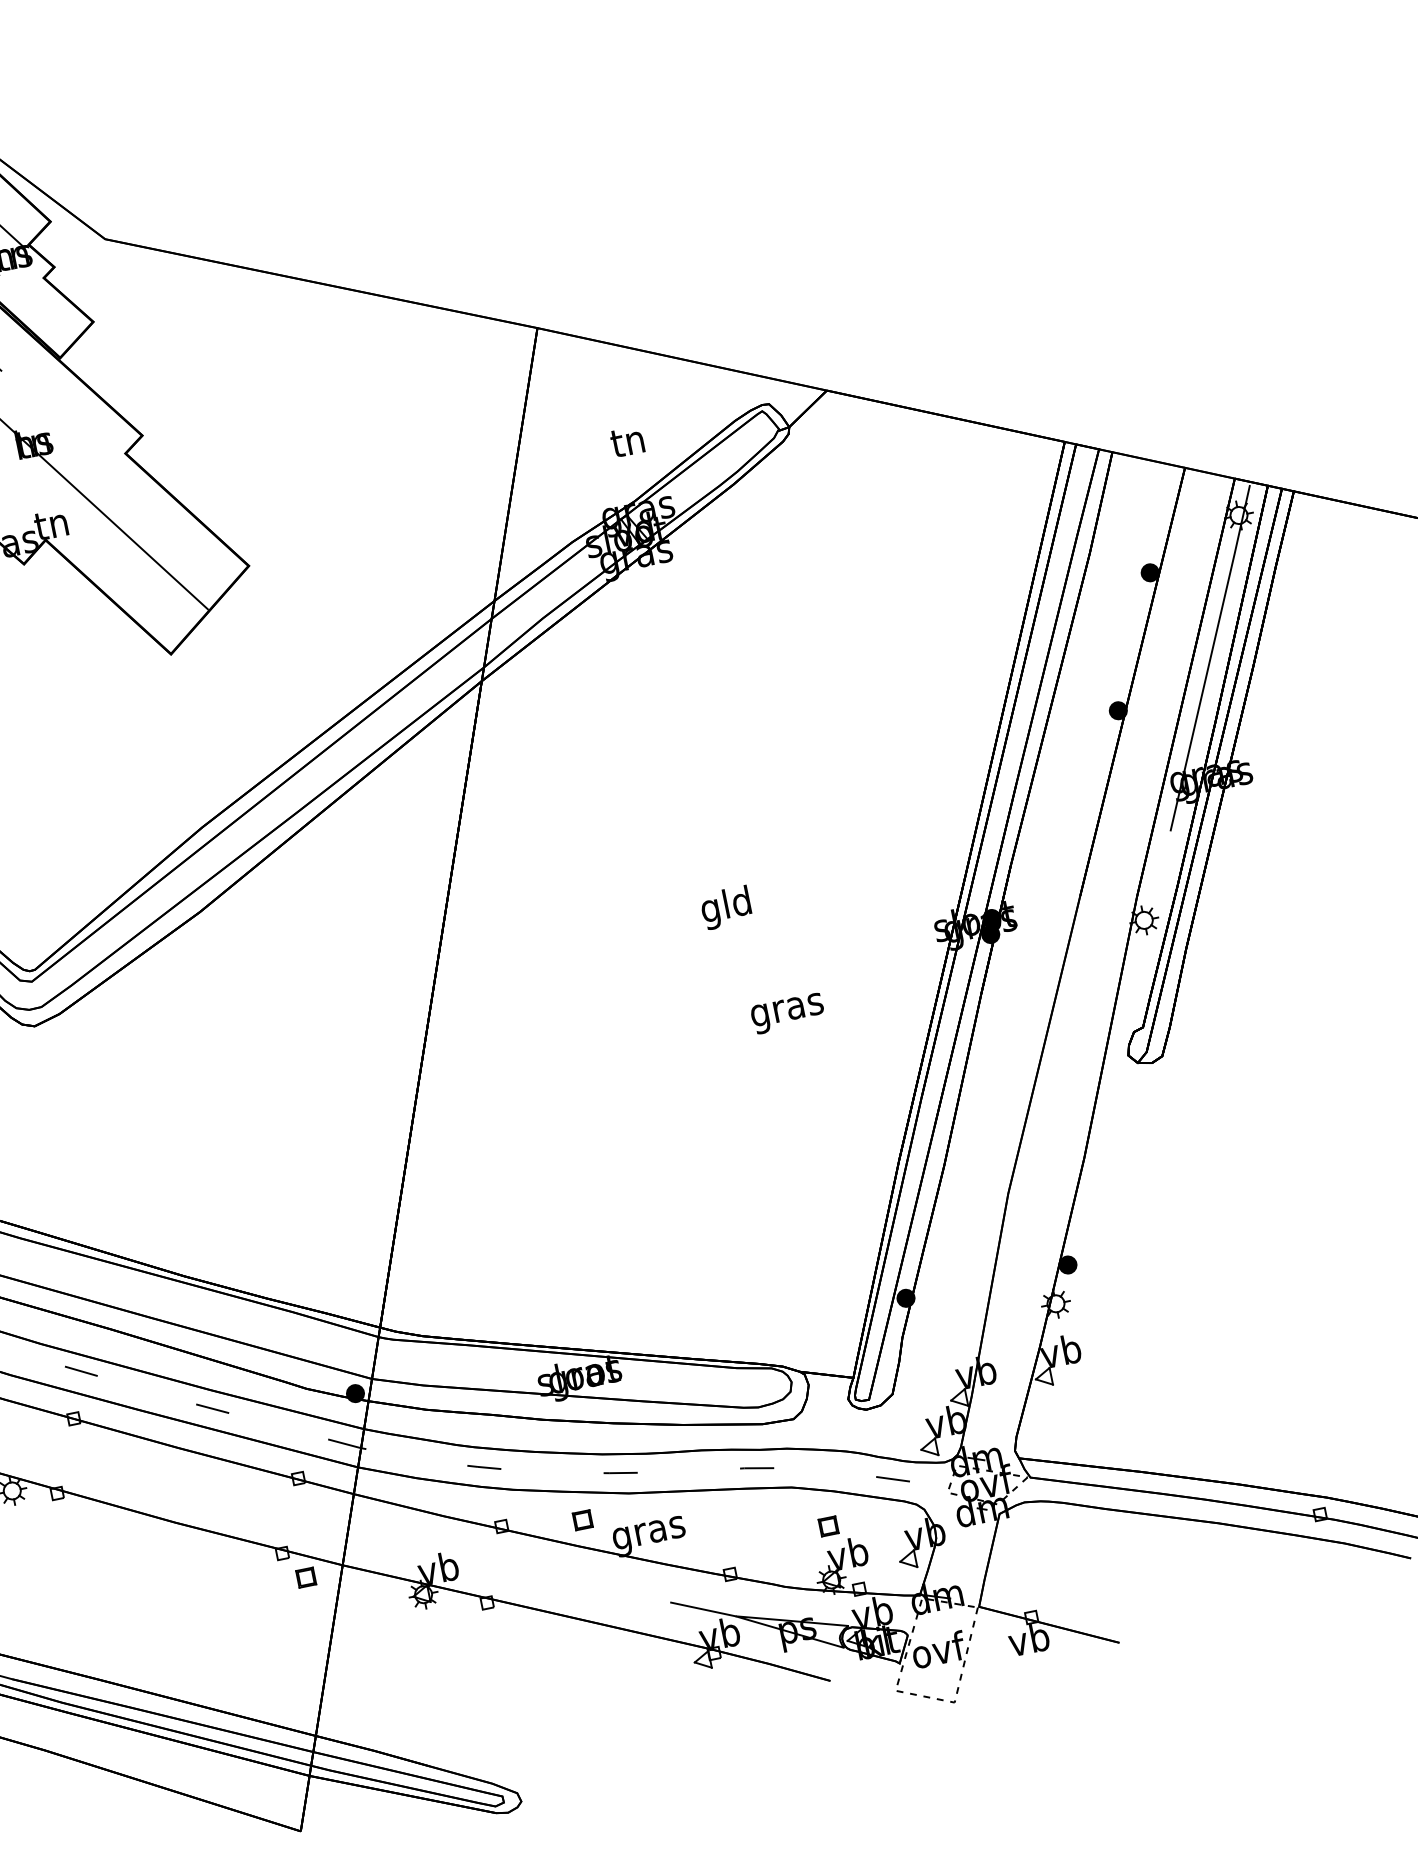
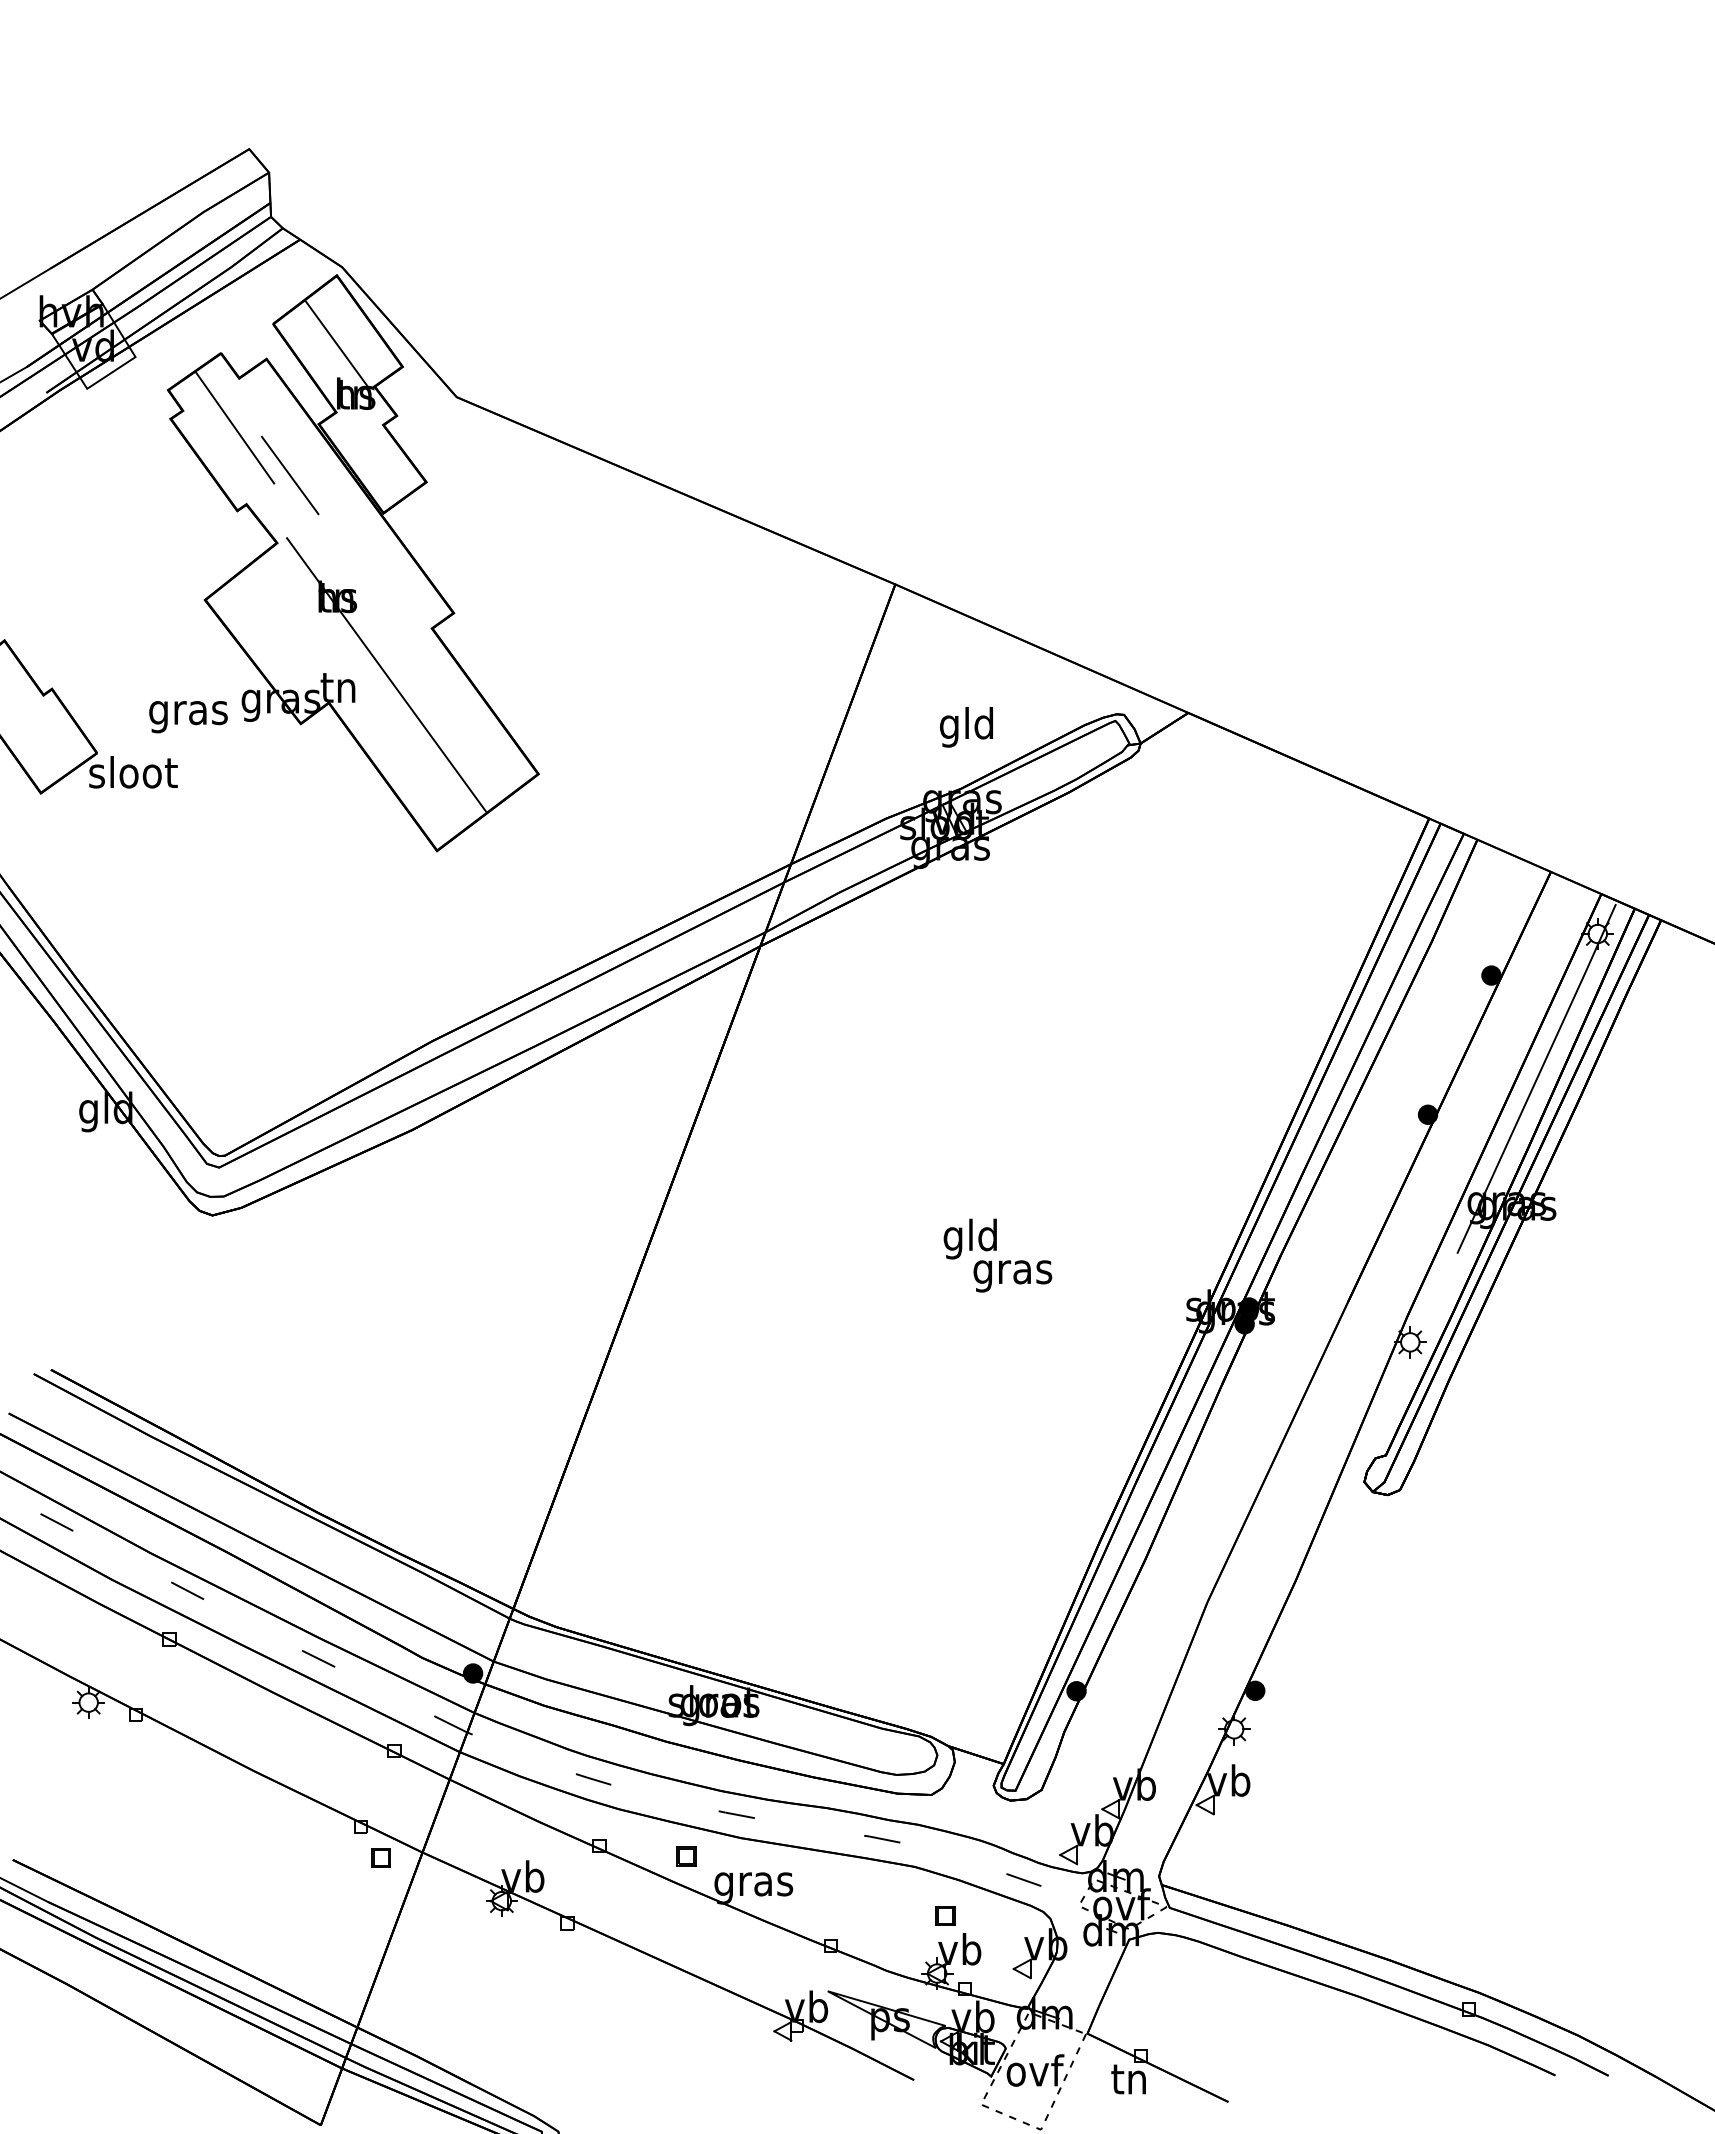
text: (628, 444) -> (966, 727), tn -> gld
text: (787, 1013) -> (1012, 1276), moved
line: (702, 1609) -> (794, 1976), removed
text: (1028, 1639) -> (1132, 2078), vb -> tn

